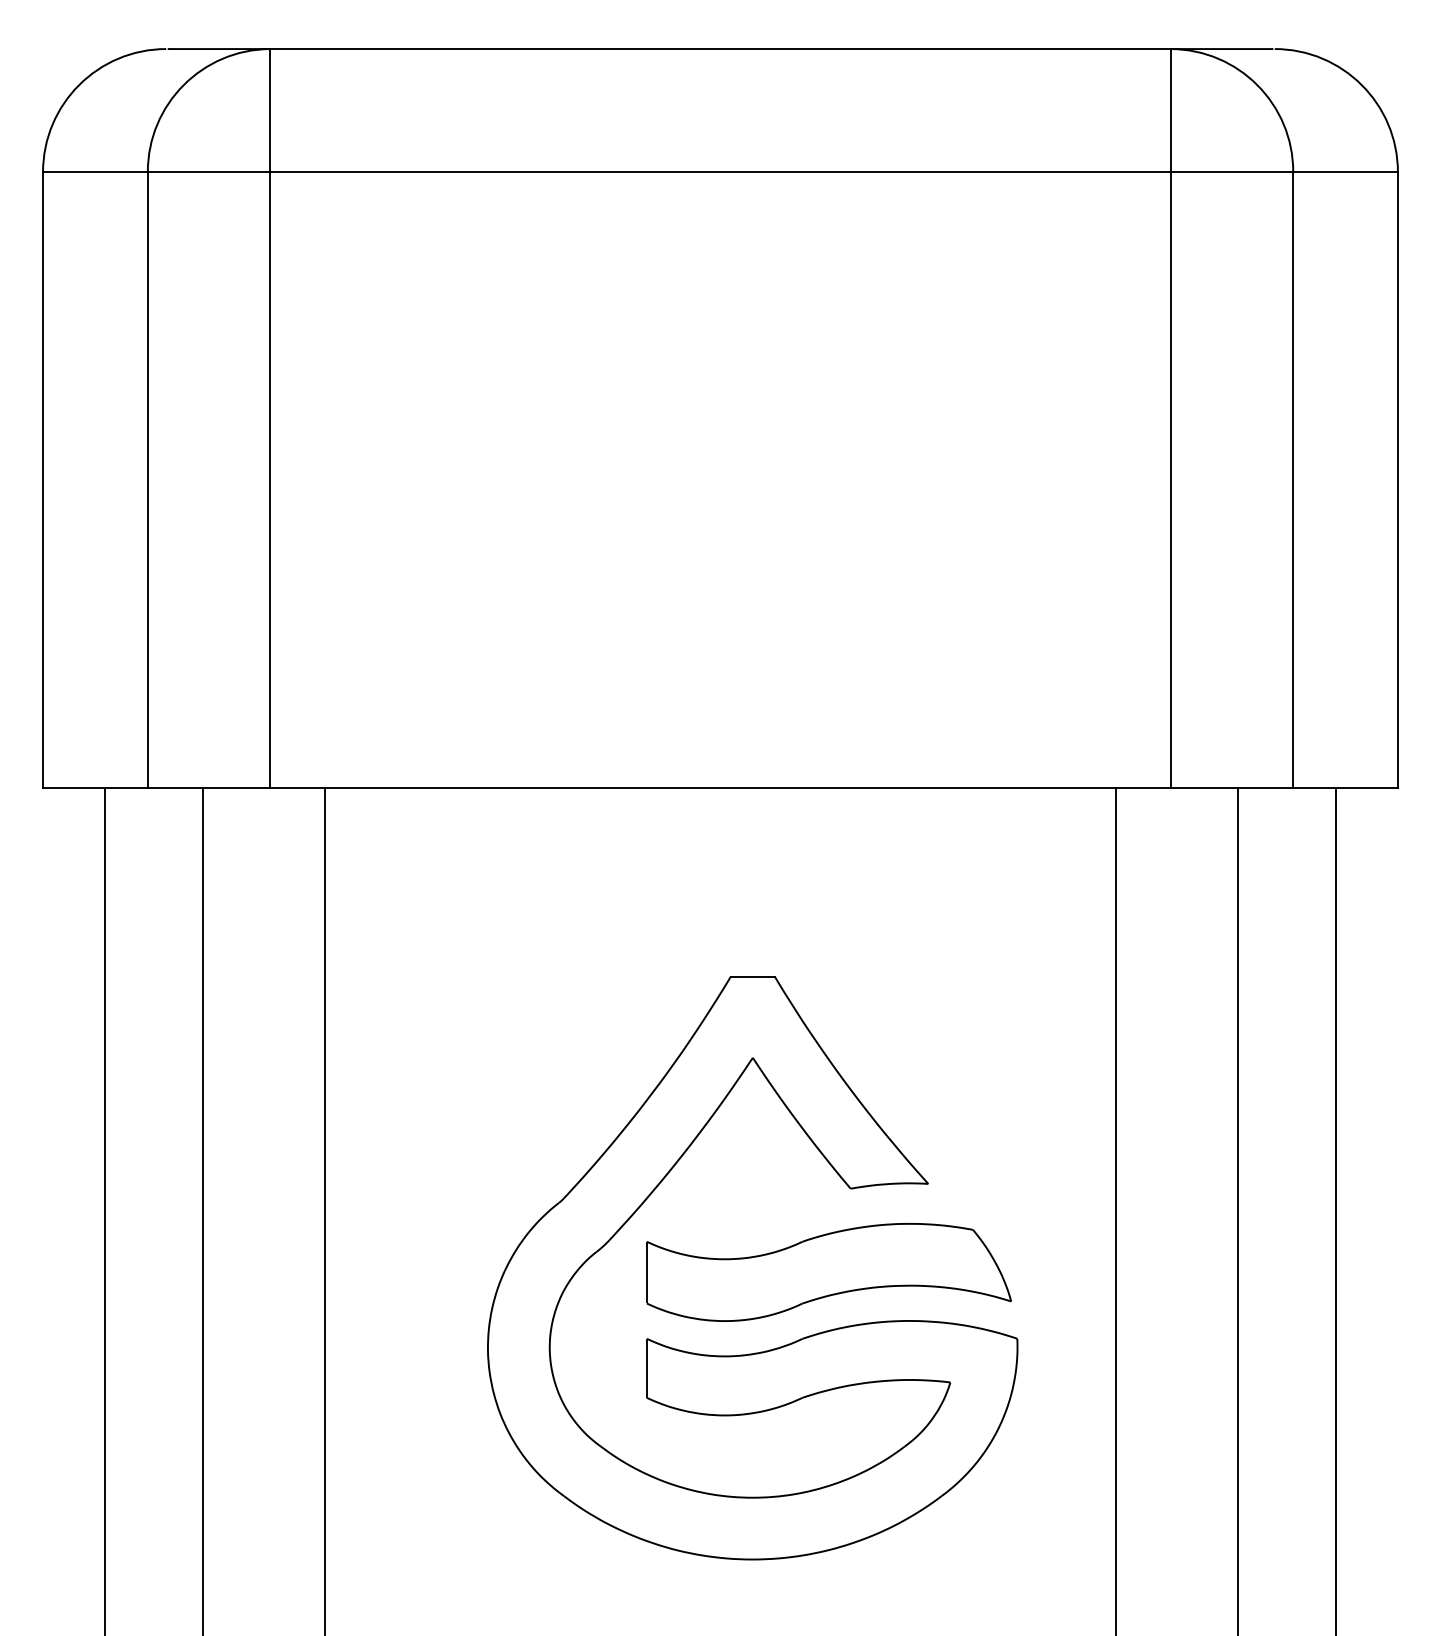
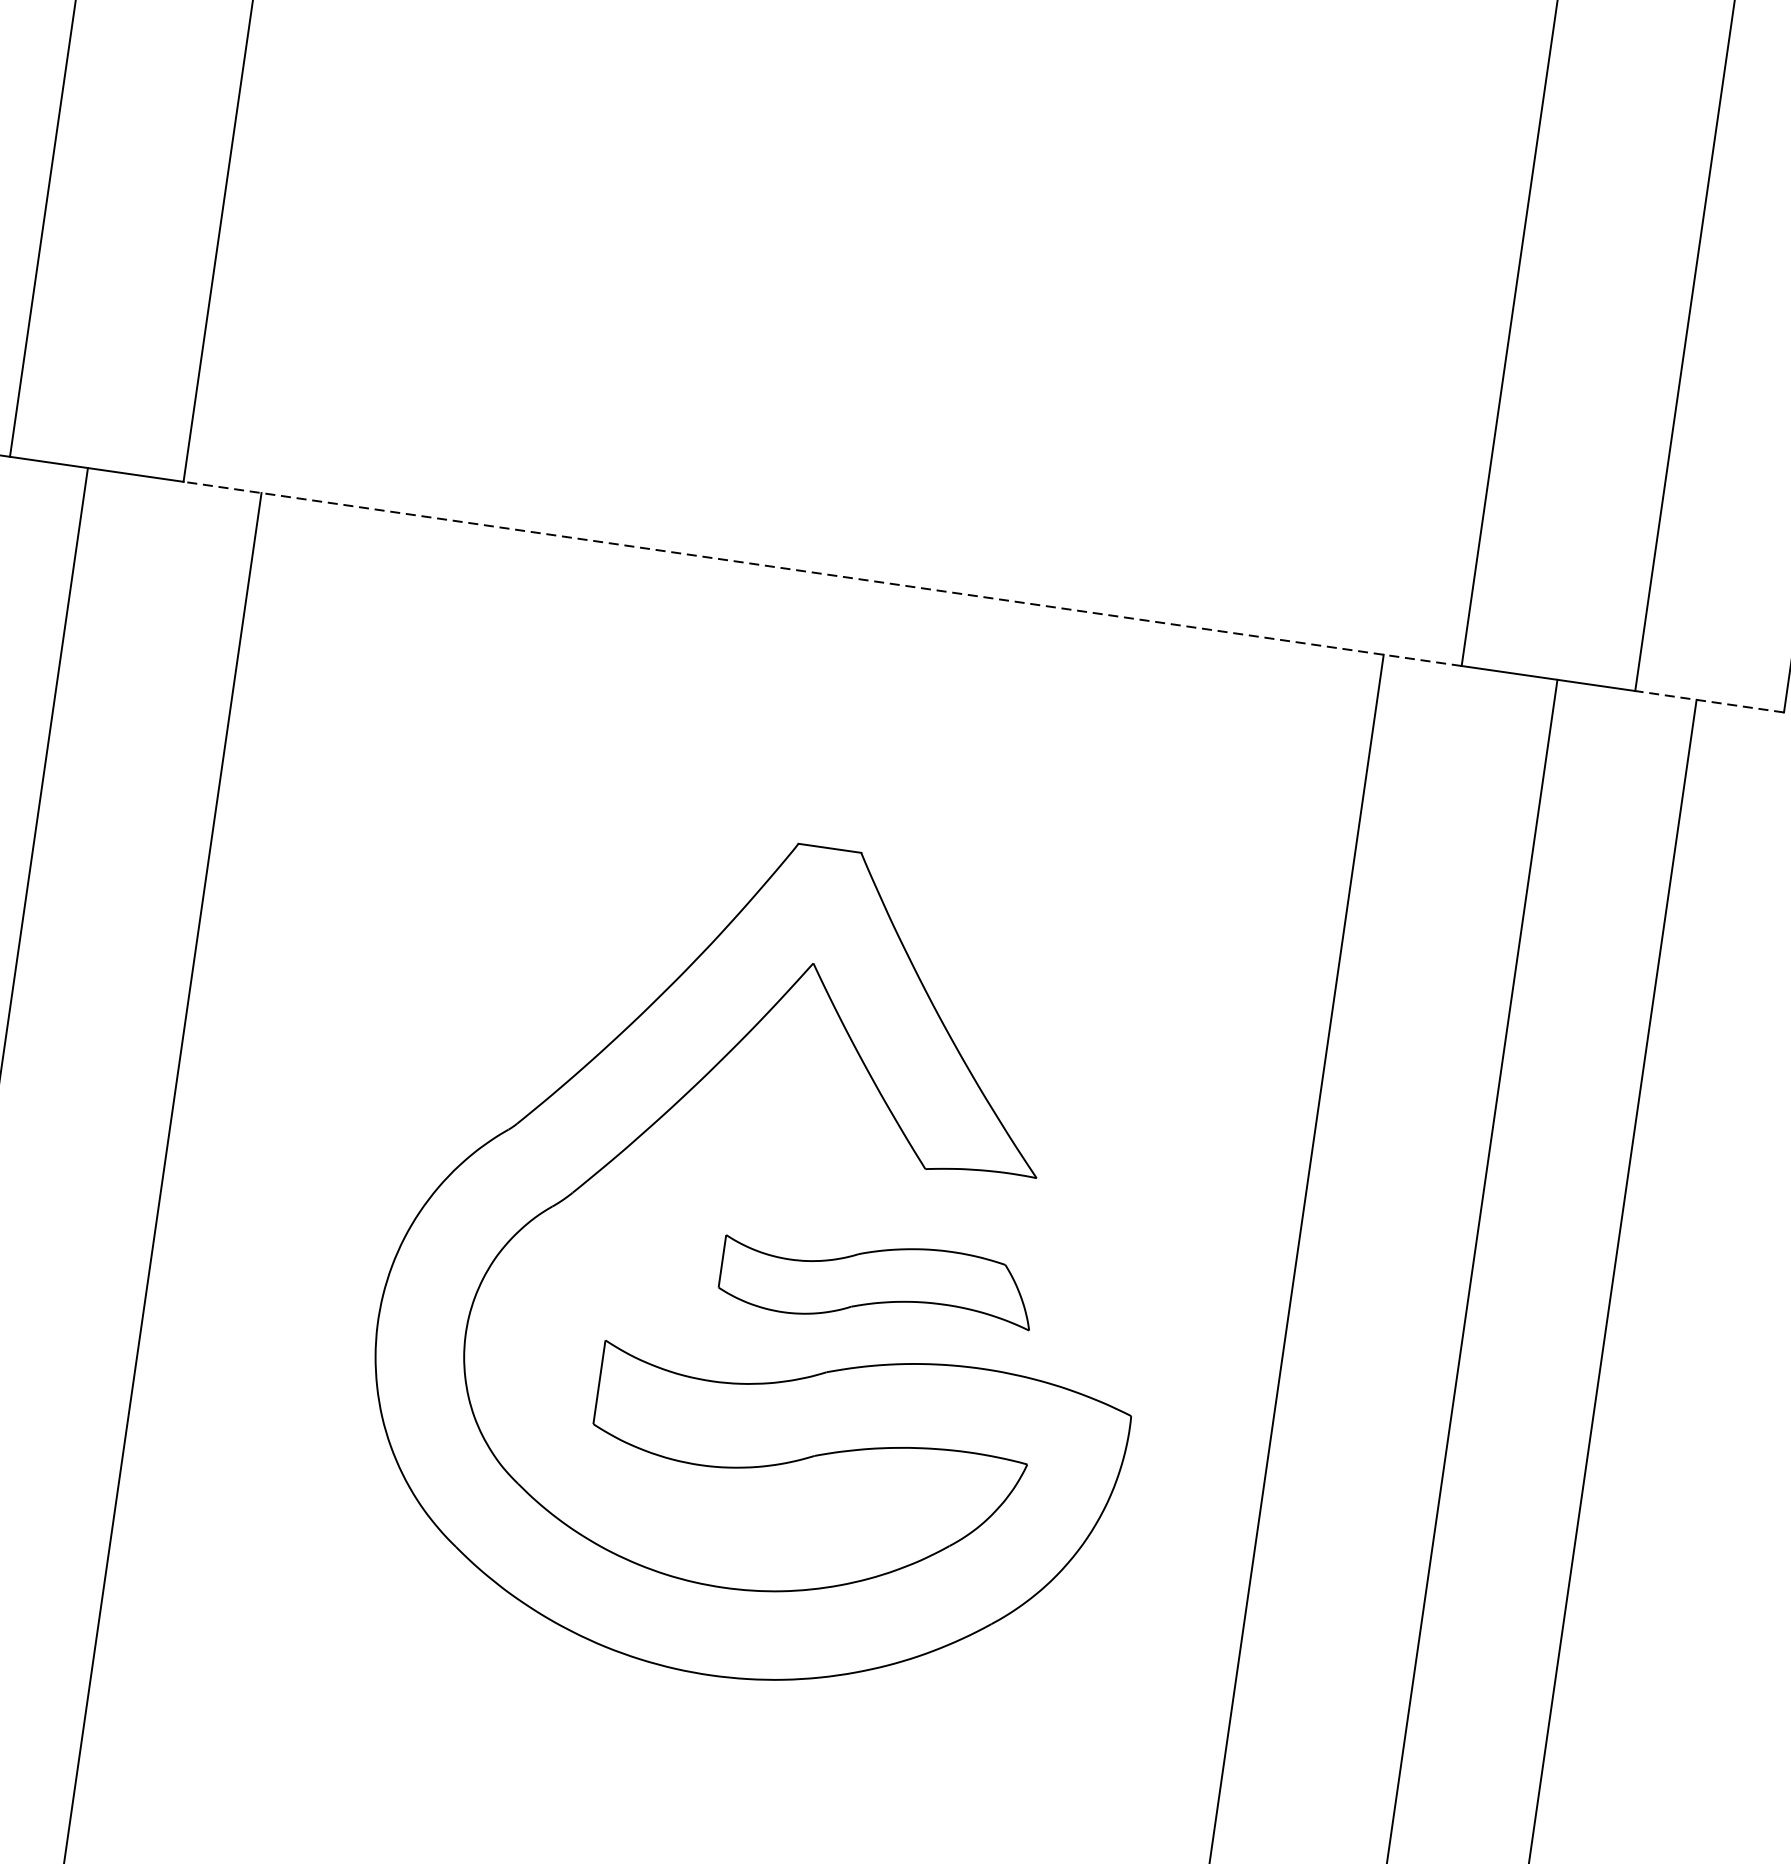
line: (719, 788) -> (821, 574), solid -> dashed
line: (1345, 788) -> (1709, 702), solid -> dashed
part: (828, 1272) -> (876, 1283), size x0.6

